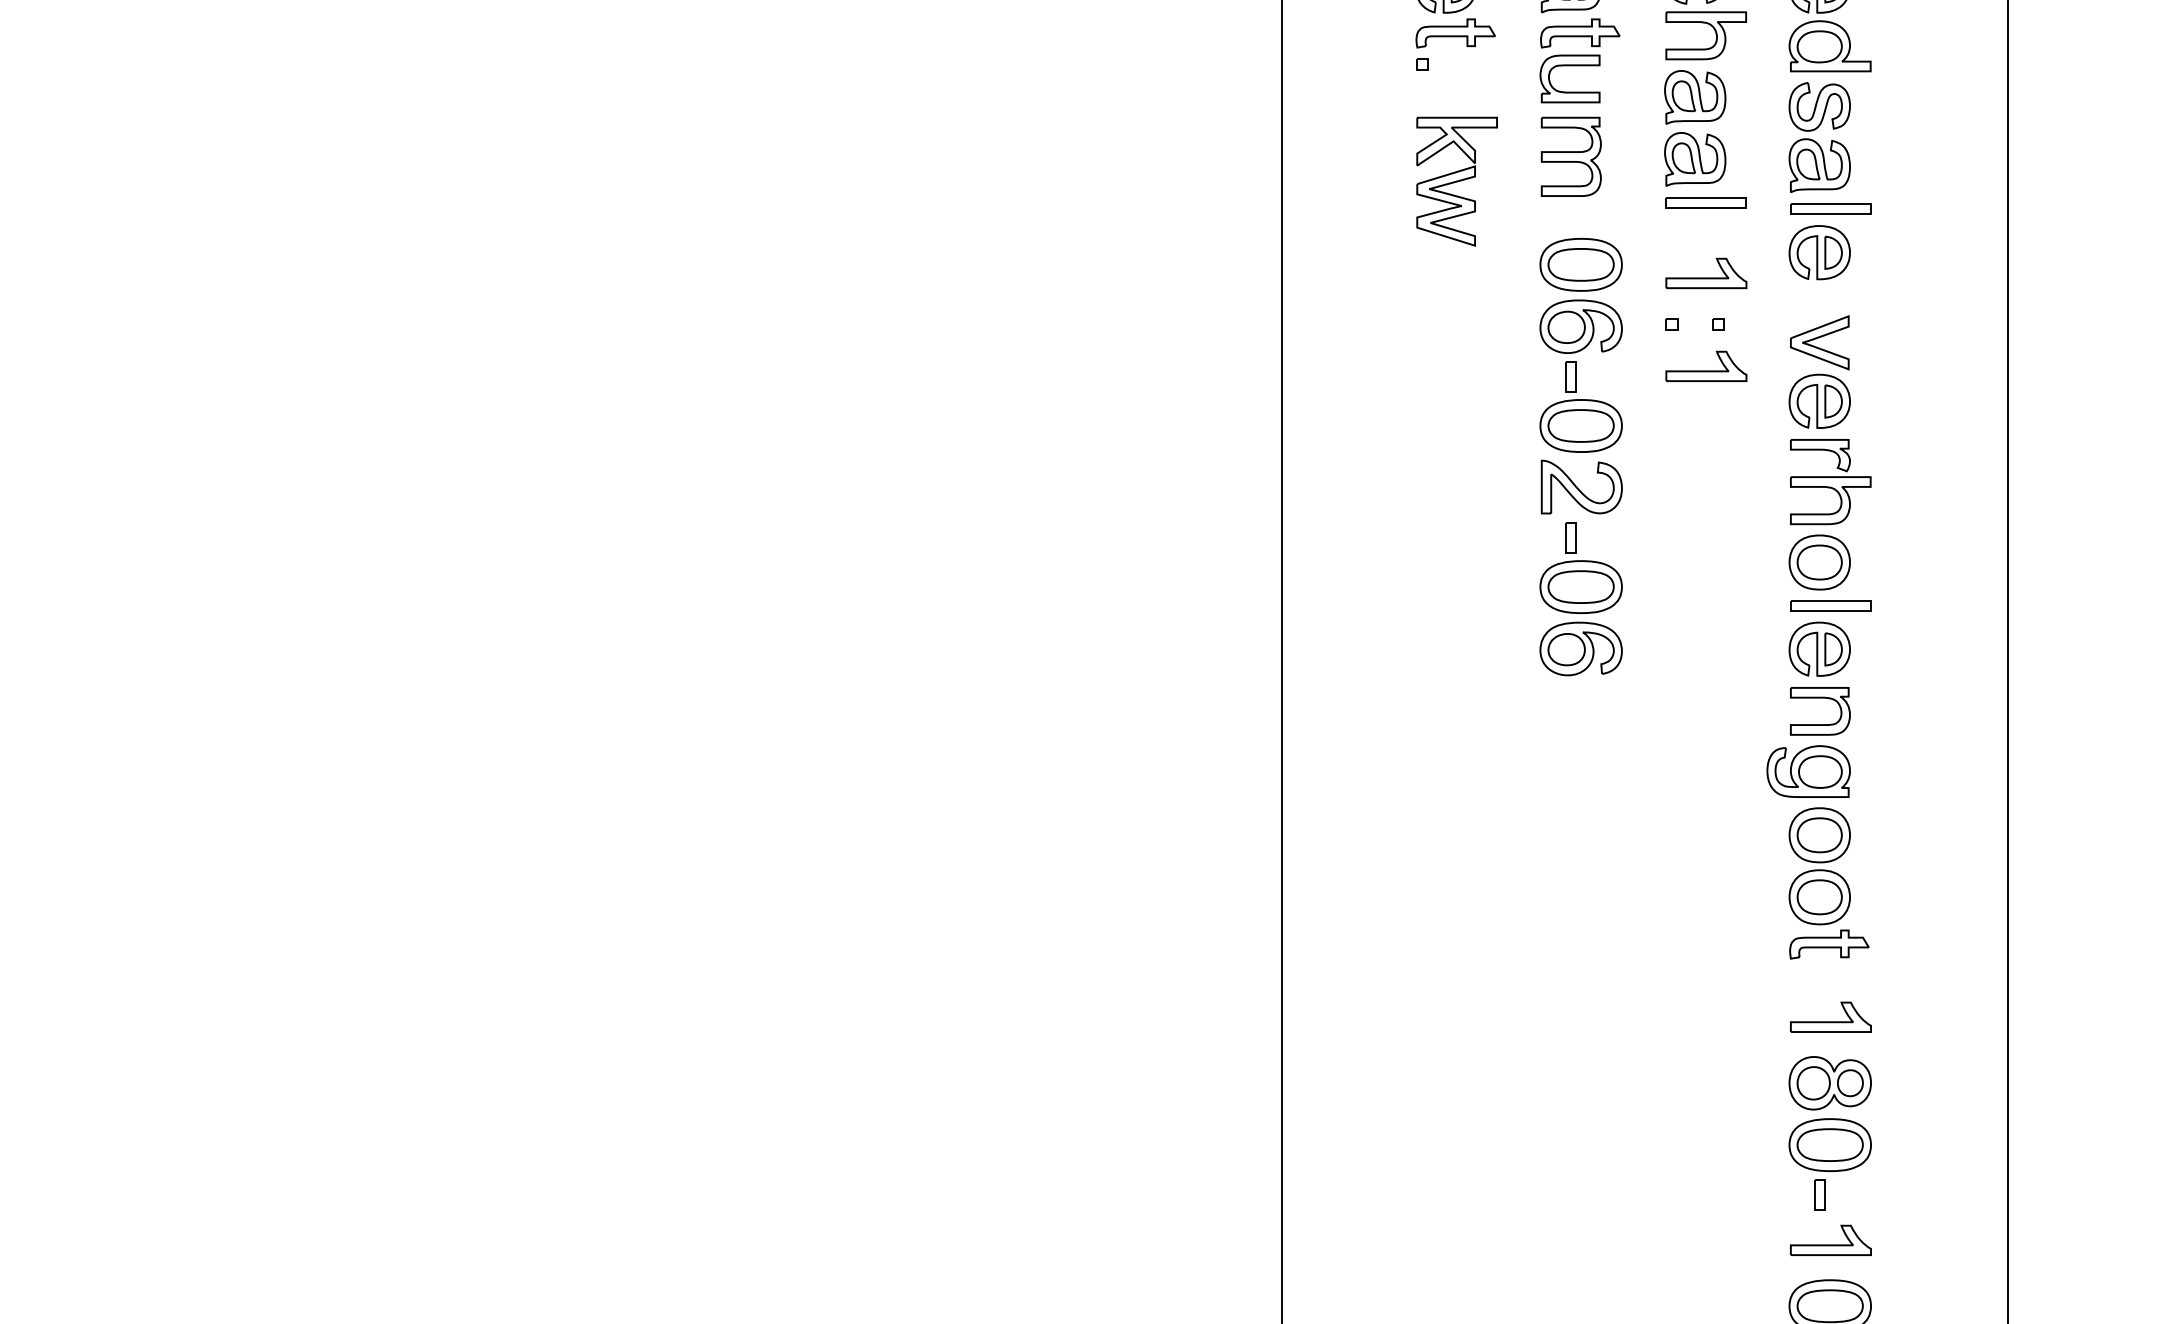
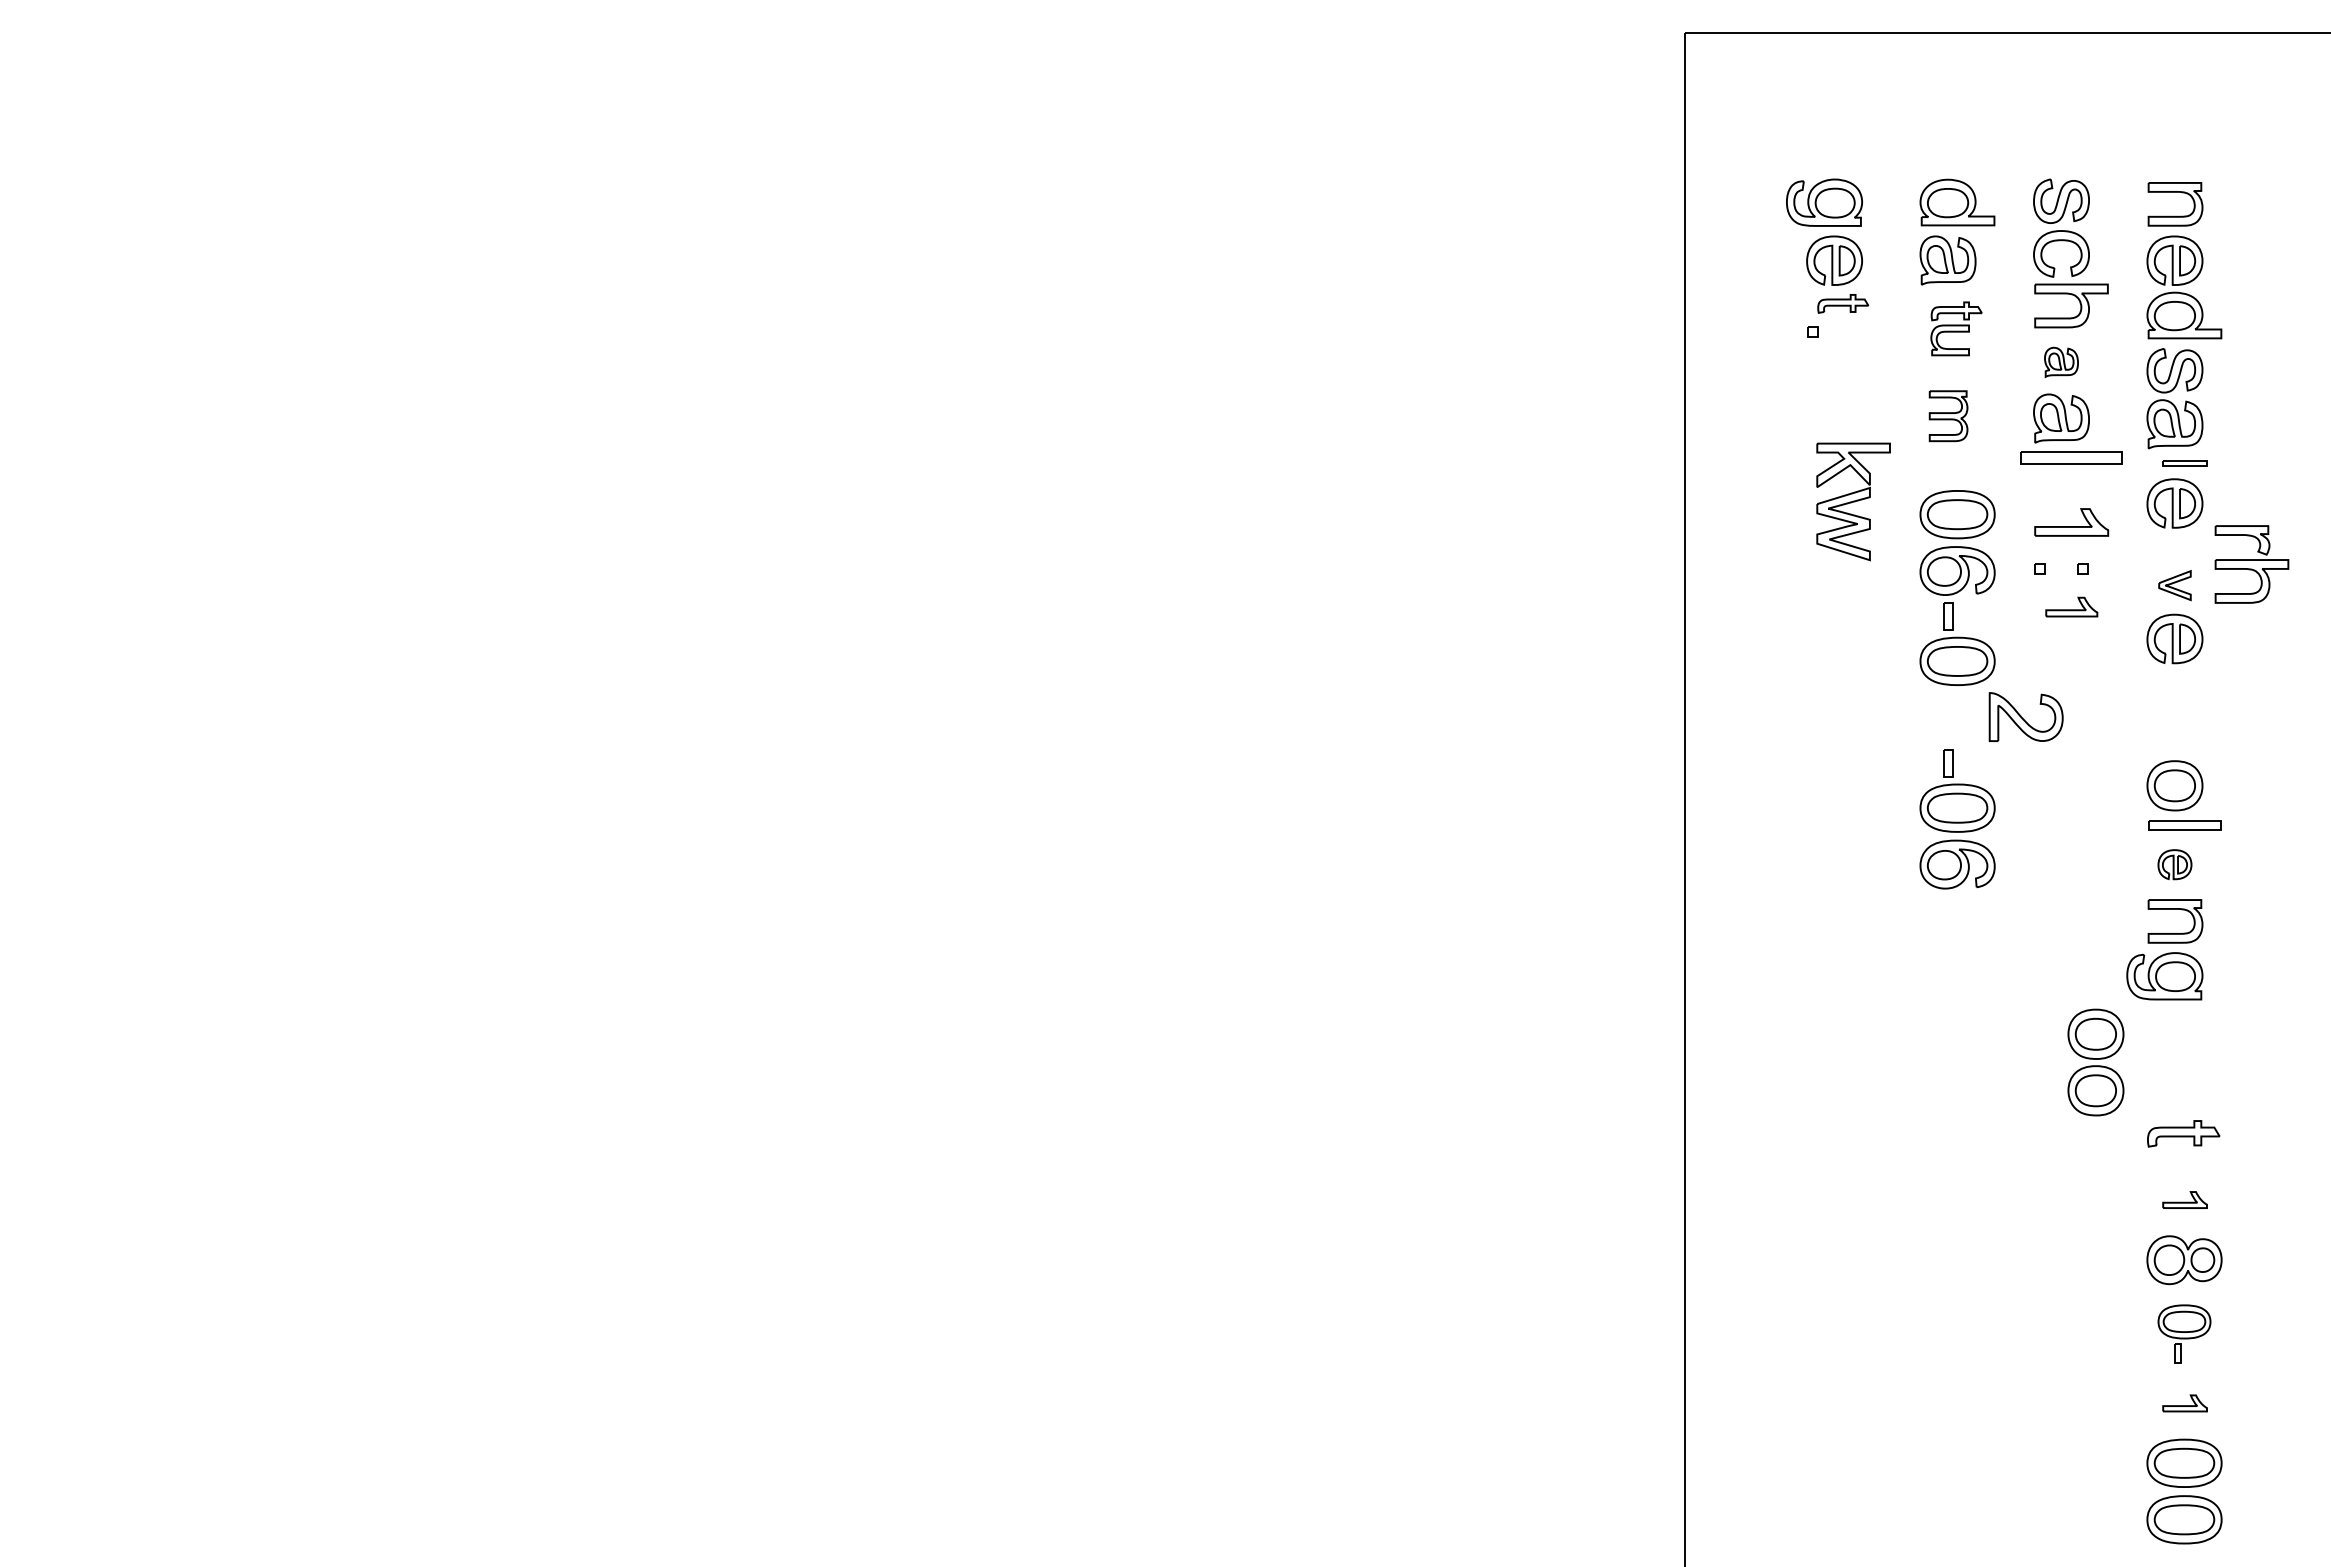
part: (1454, 33) -> (1842, 303), size x0.7
part: (1579, 60) -> (1956, 328), size x0.7
part: (1695, 97) -> (2061, 362), size x0.6
part: (1571, 156) -> (1948, 415), size x0.7
part: (1457, 181) -> (1853, 501), moved
part: (1706, 203) -> (2071, 458), size x1.4
part: (1830, 208) -> (2184, 463), size x0.6
part: (1819, 342) -> (2174, 585), size x0.6
part: (1706, 365) -> (2071, 606), size x0.7
part: (1830, 482) -> (2251, 564), moved
part: (1581, 486) -> (2025, 716), moved
part: (1819, 648) -> (2174, 864), size x0.6
part: (1819, 866) -> (2095, 1062), moved
part: (1830, 1016) -> (2184, 1199), size x0.6
part: (1830, 1164) -> (2184, 1334), size x0.7
part: (1830, 1240) -> (2184, 1403), size x0.6

